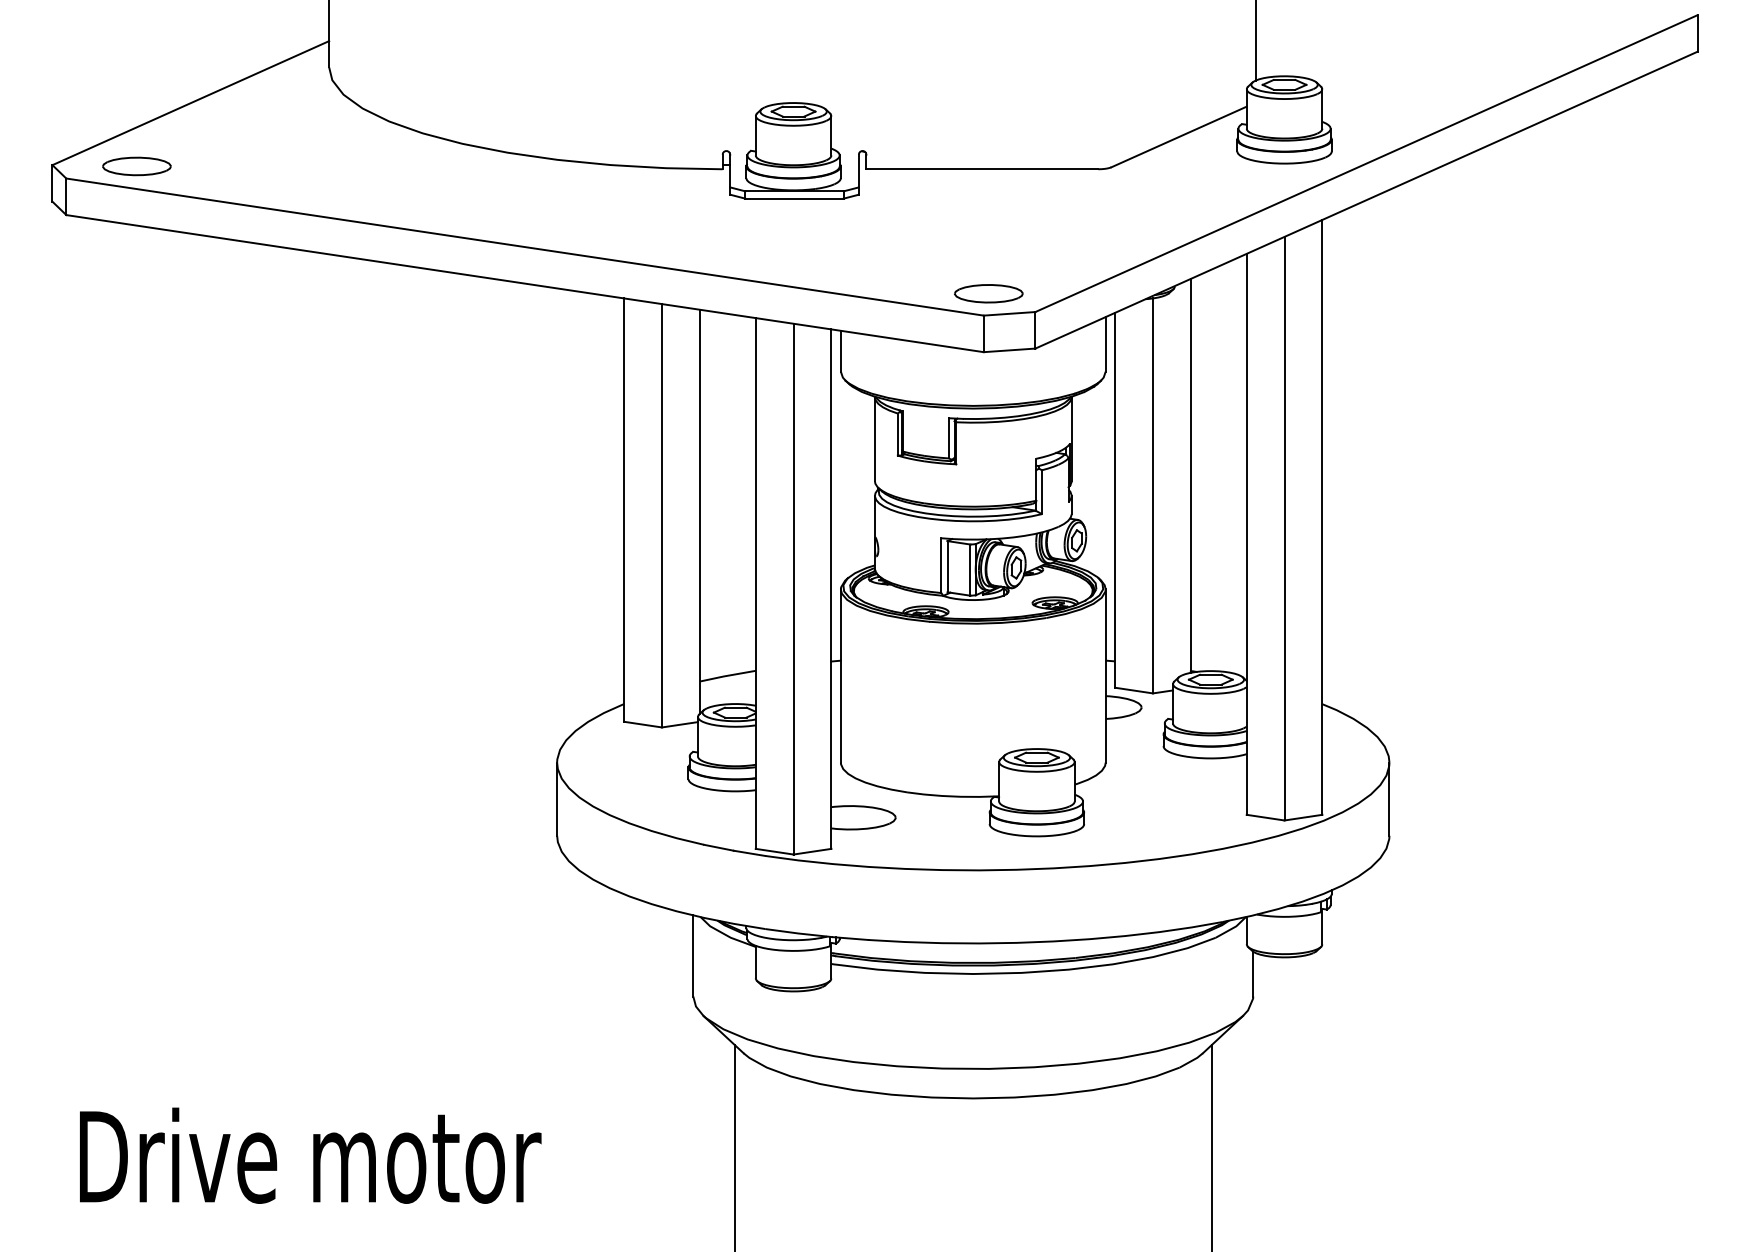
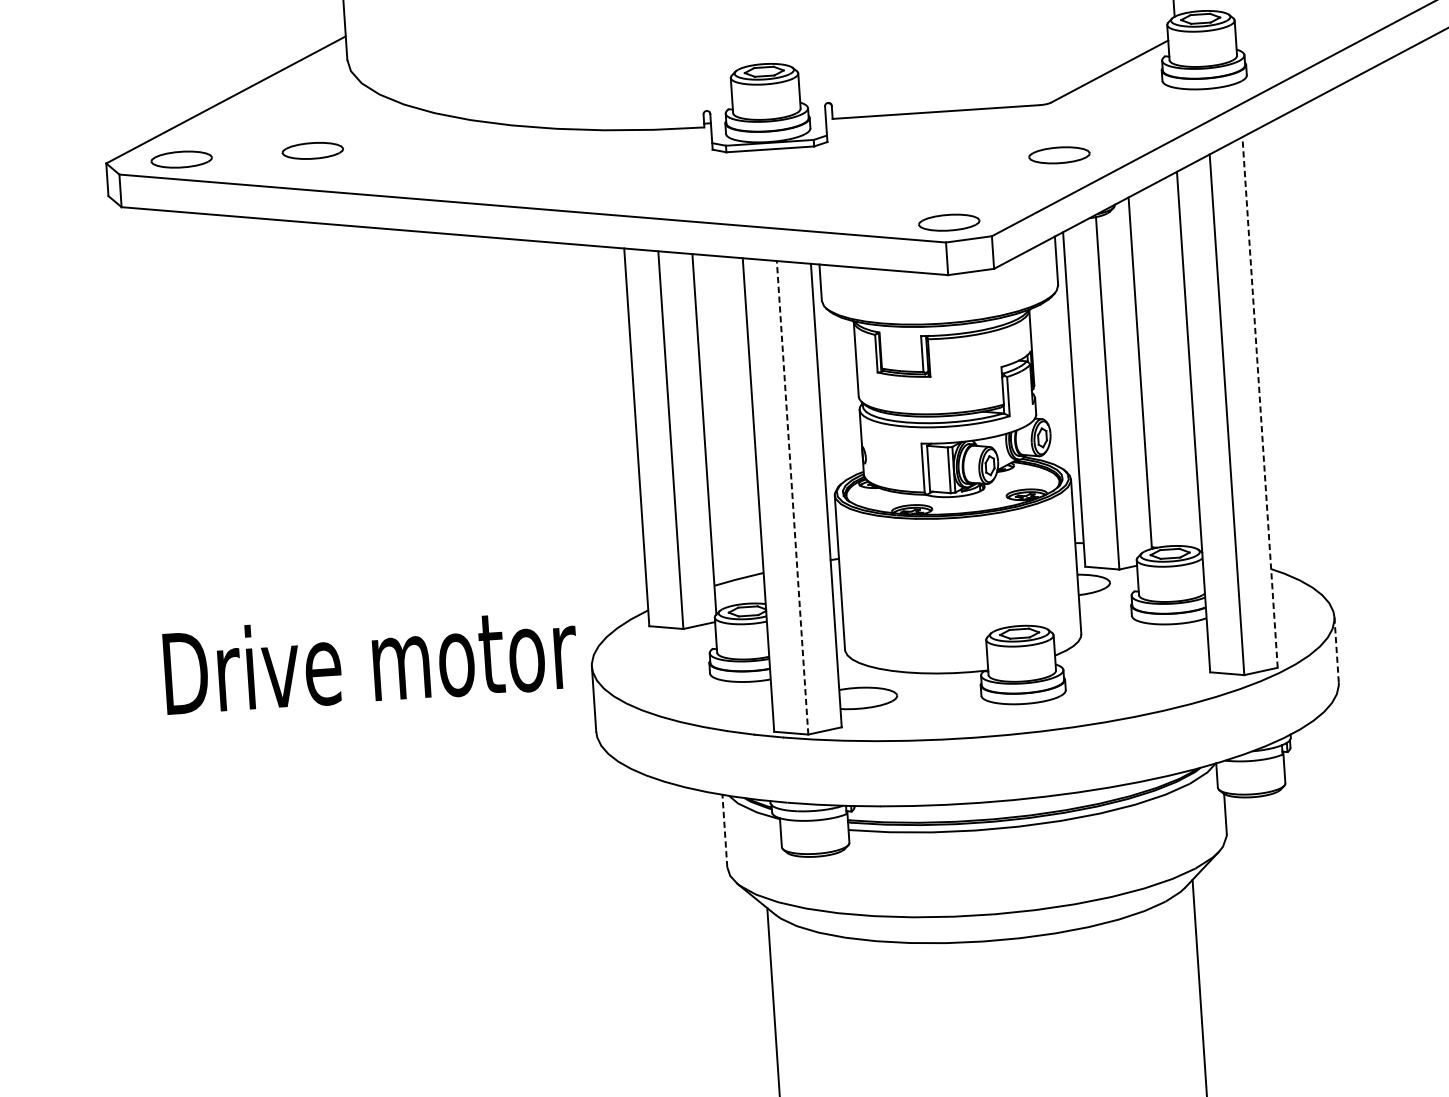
part: (283, 166) -> (312, 150), added
part: (1116, 226) -> (1059, 155), added
line: (1322, 516) -> (1260, 401), solid -> dashed
line: (793, 588) -> (792, 497), solid -> dashed
line: (1389, 799) -> (1336, 650), solid -> dashed
line: (693, 955) -> (725, 830), solid -> dashed
text: (310, 1155) -> (370, 659), moved

